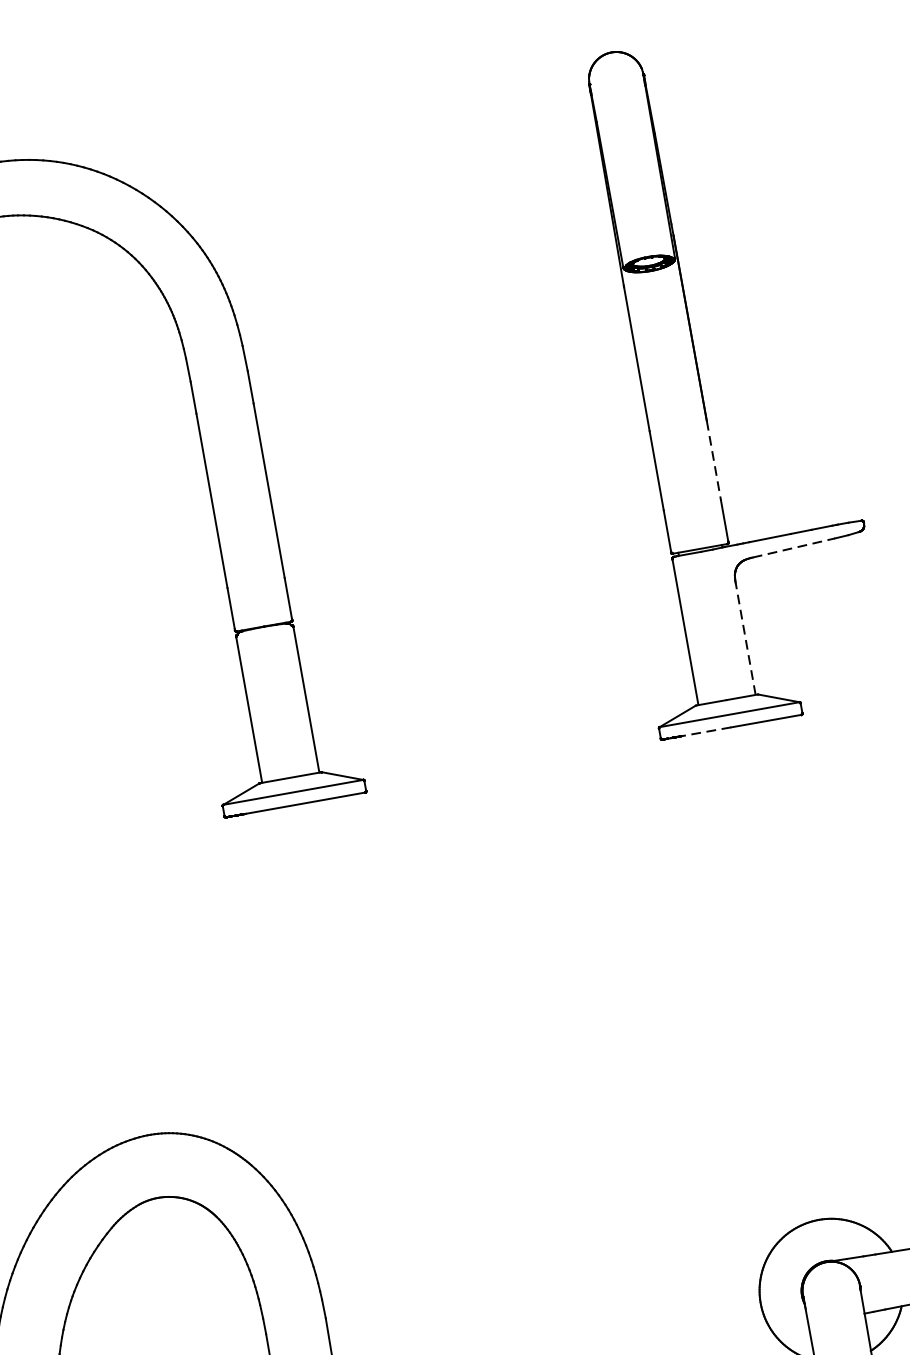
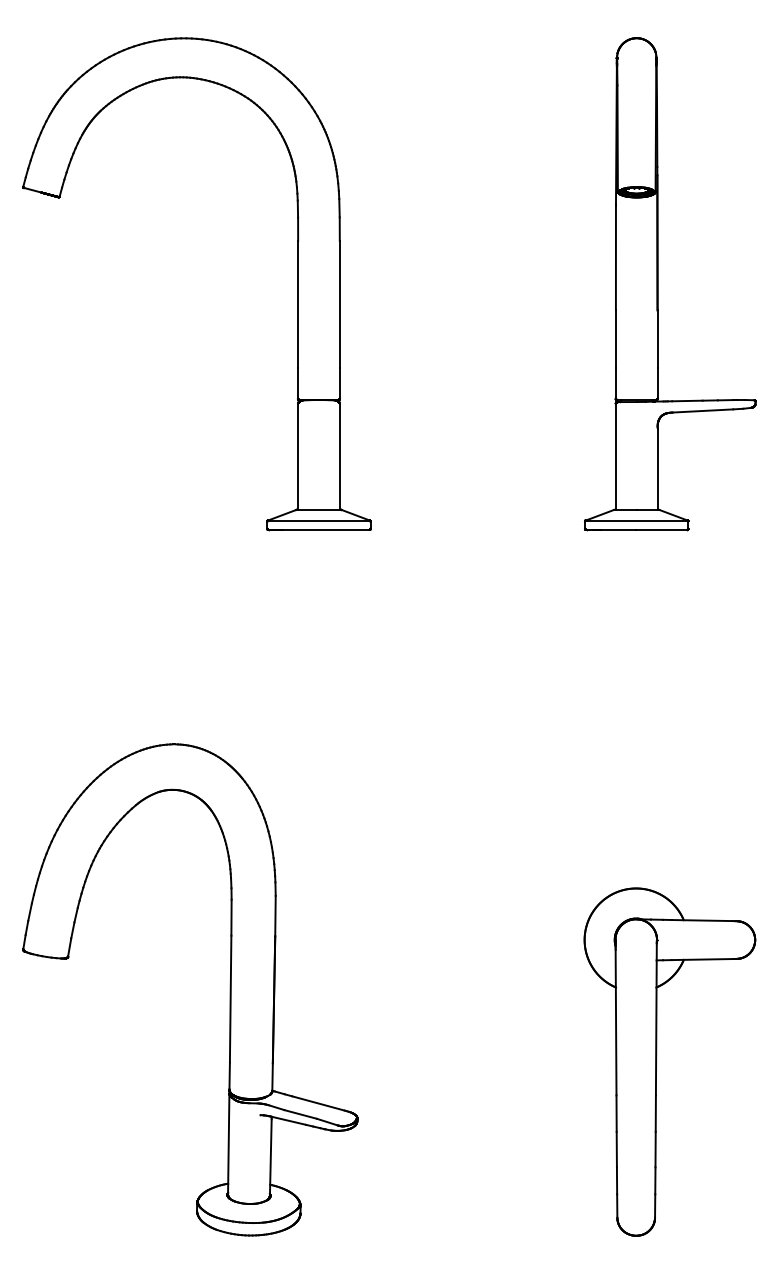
line: (713, 461) -> (657, 339), dashed -> solid
line: (794, 547) -> (703, 410), dashed -> solid
line: (745, 639) -> (657, 469), dashed -> solid
line: (706, 731) -> (618, 529), dashed -> solid

